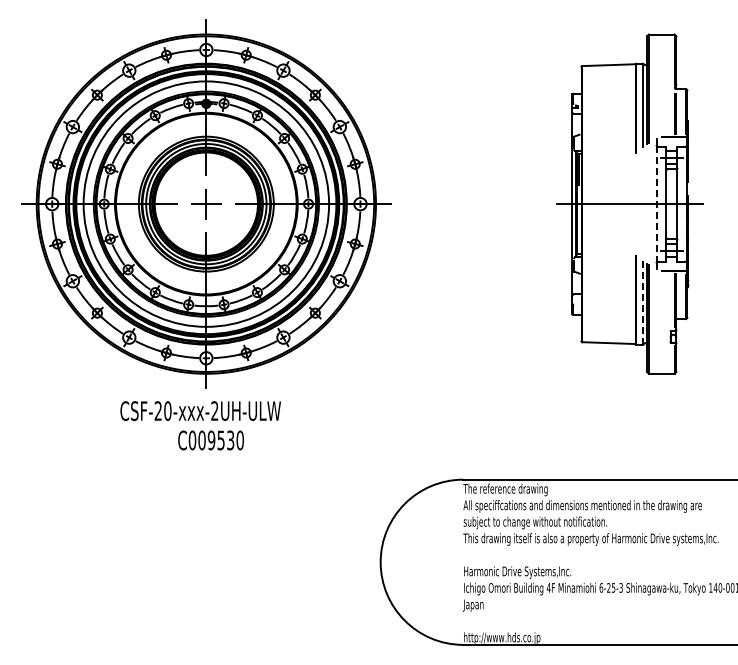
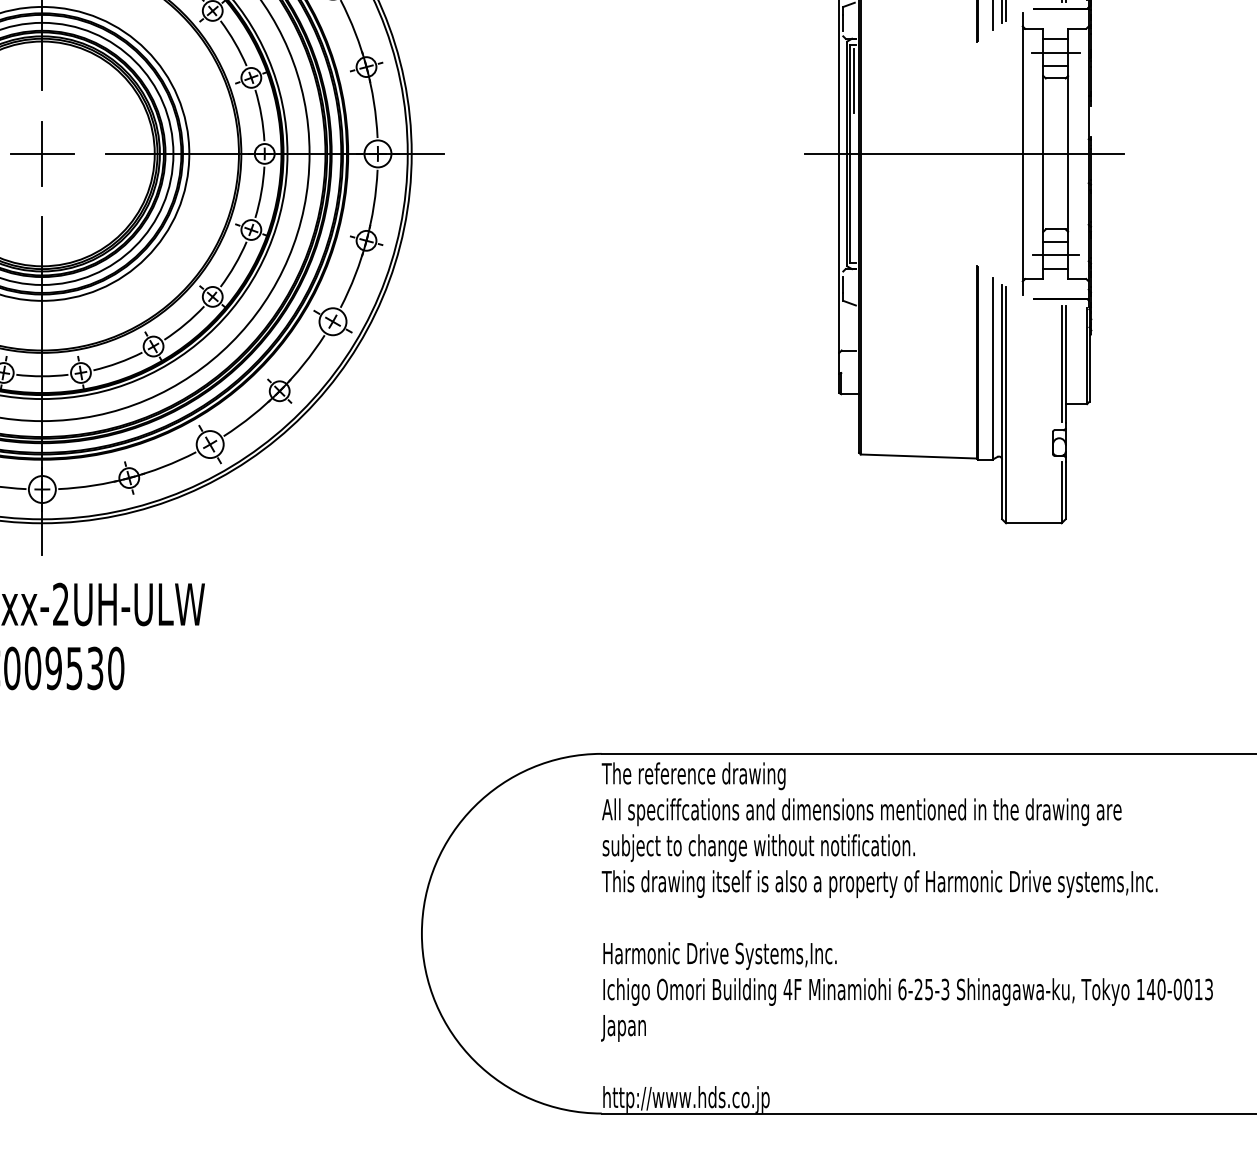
line: (656, 204) -> (1022, 154), dashed -> solid
line: (642, 302) -> (991, 368), dashed -> solid

